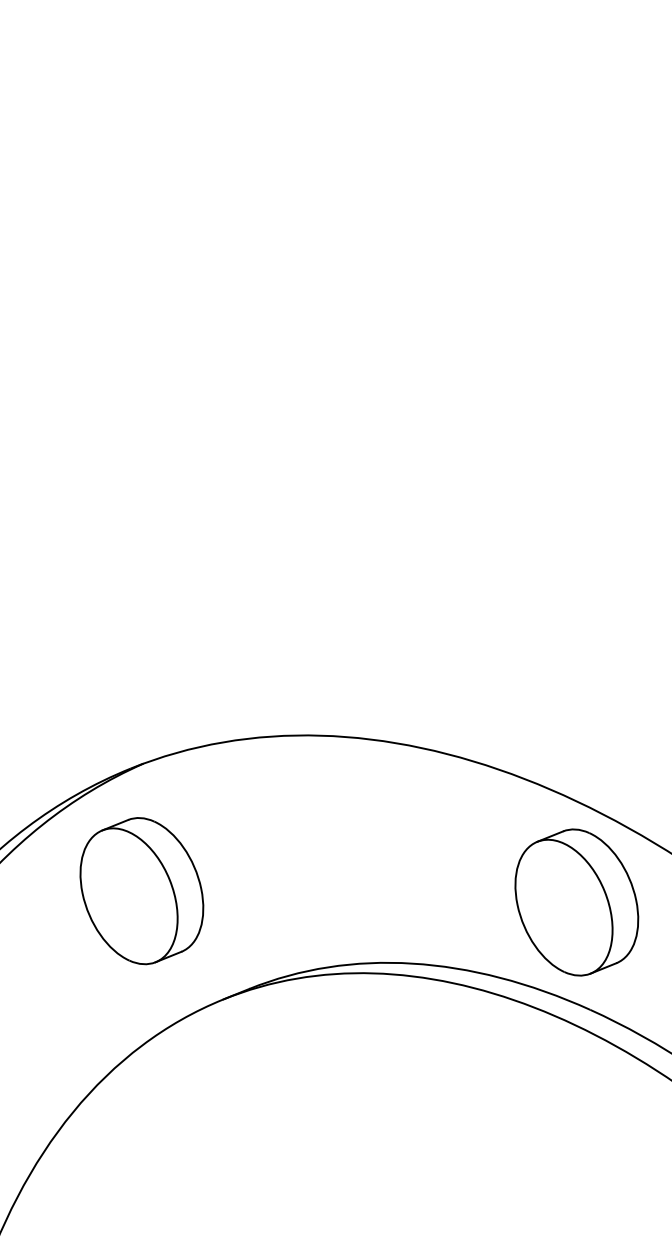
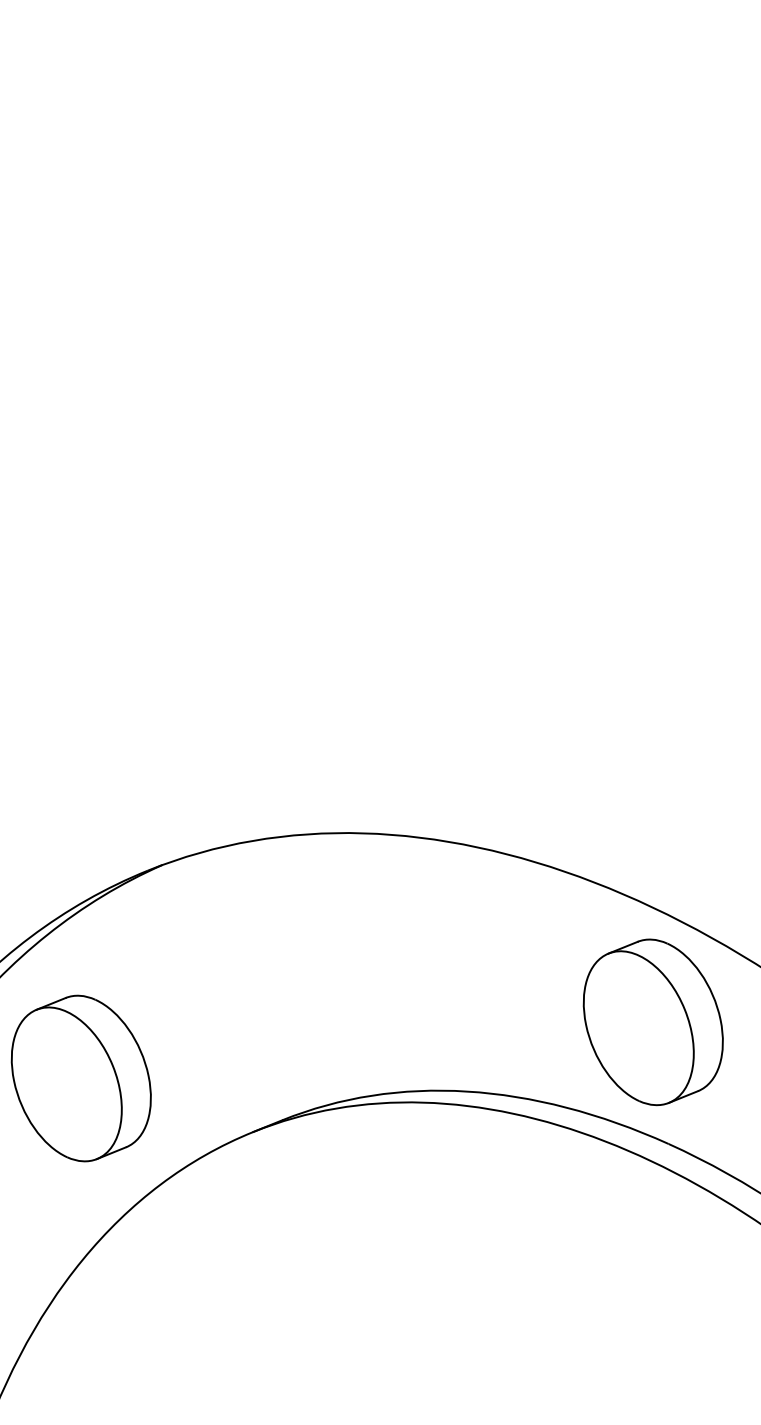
part: (141, 891) -> (80, 1078), moved

